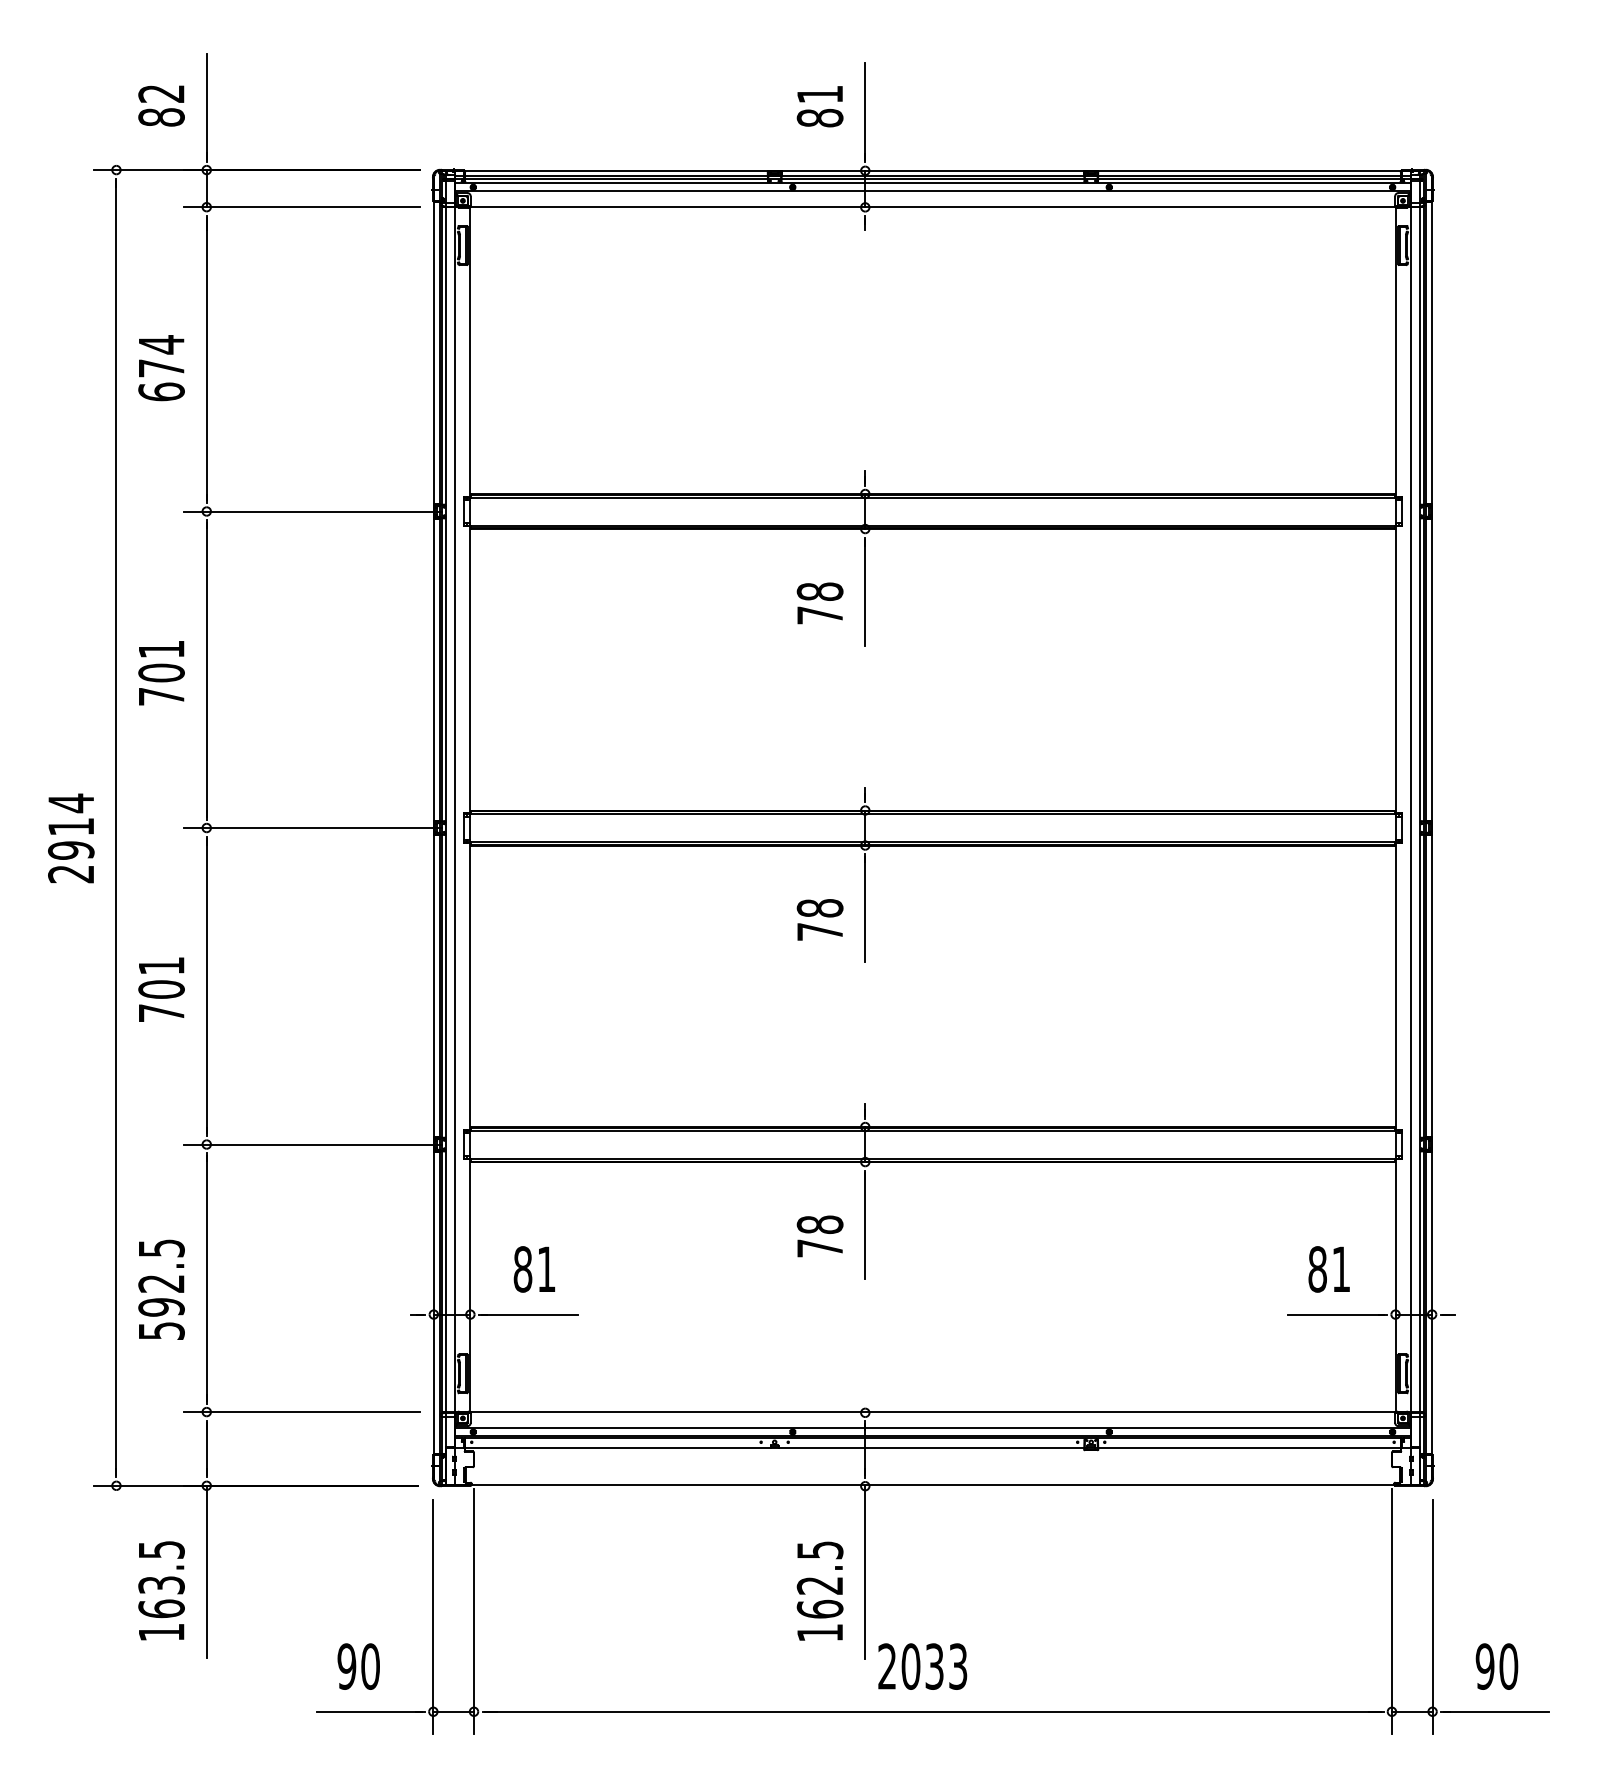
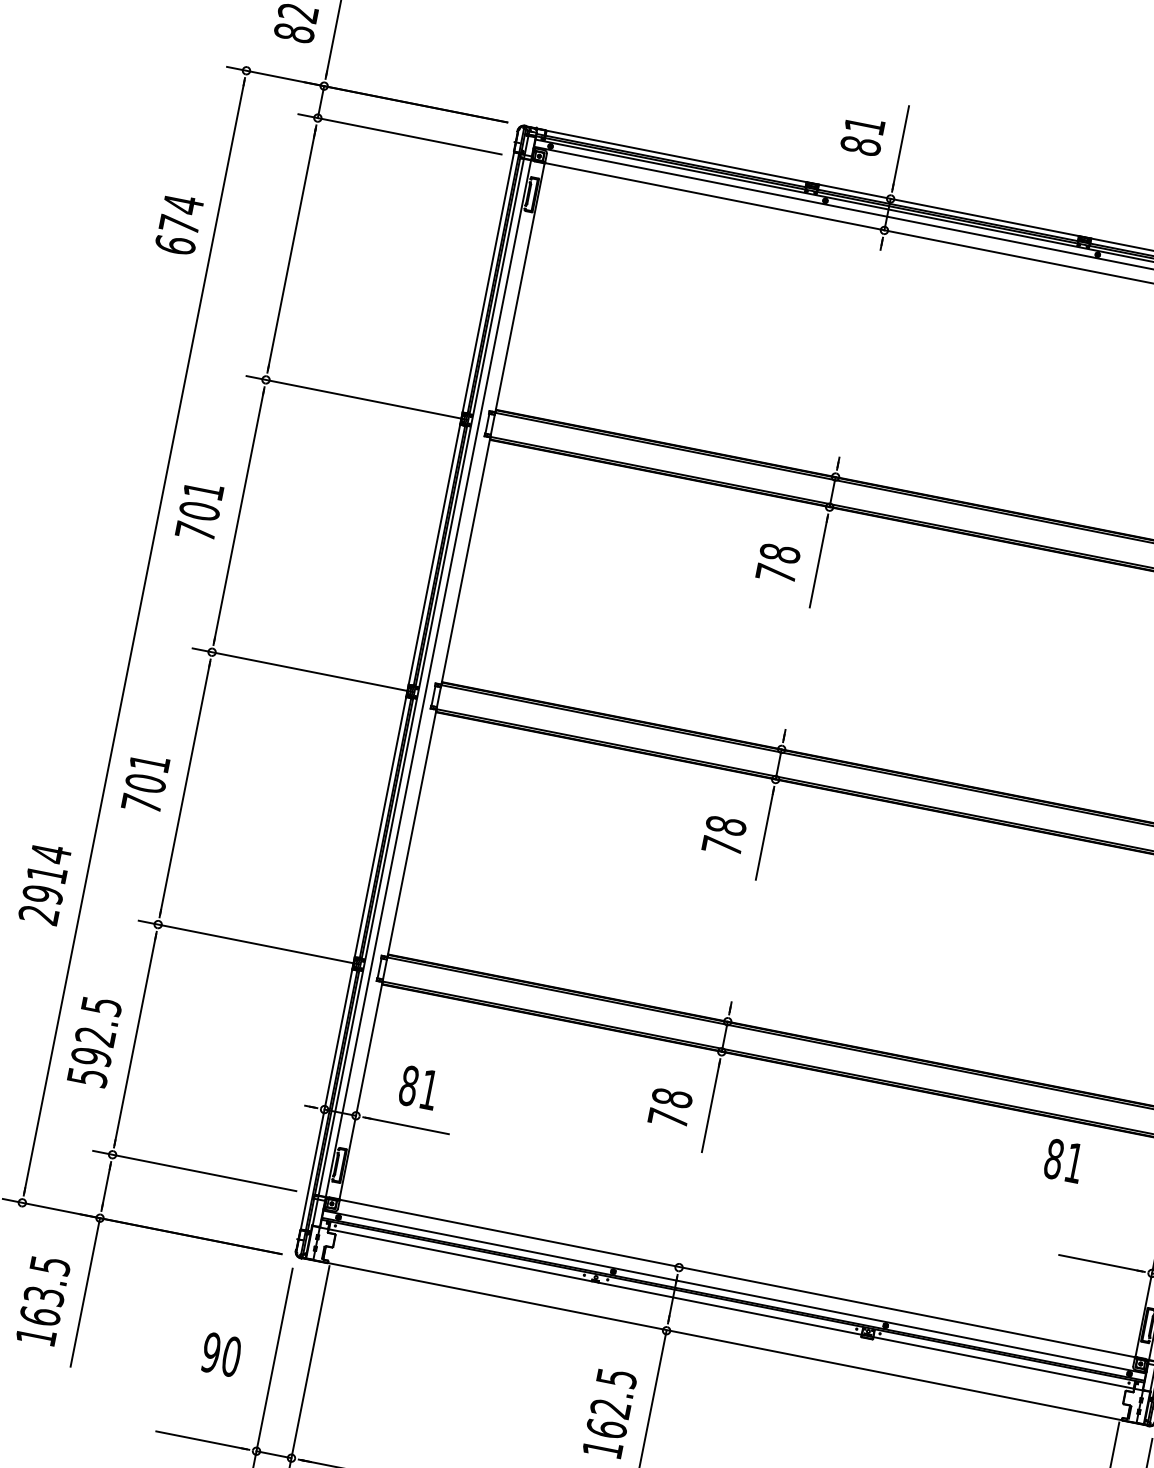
text: (161, 368) -> (179, 225), moved
text: (71, 838) -> (45, 884), moved
text: (1328, 1269) -> (1063, 1161), moved
text: (358, 1666) -> (221, 1354), moved

